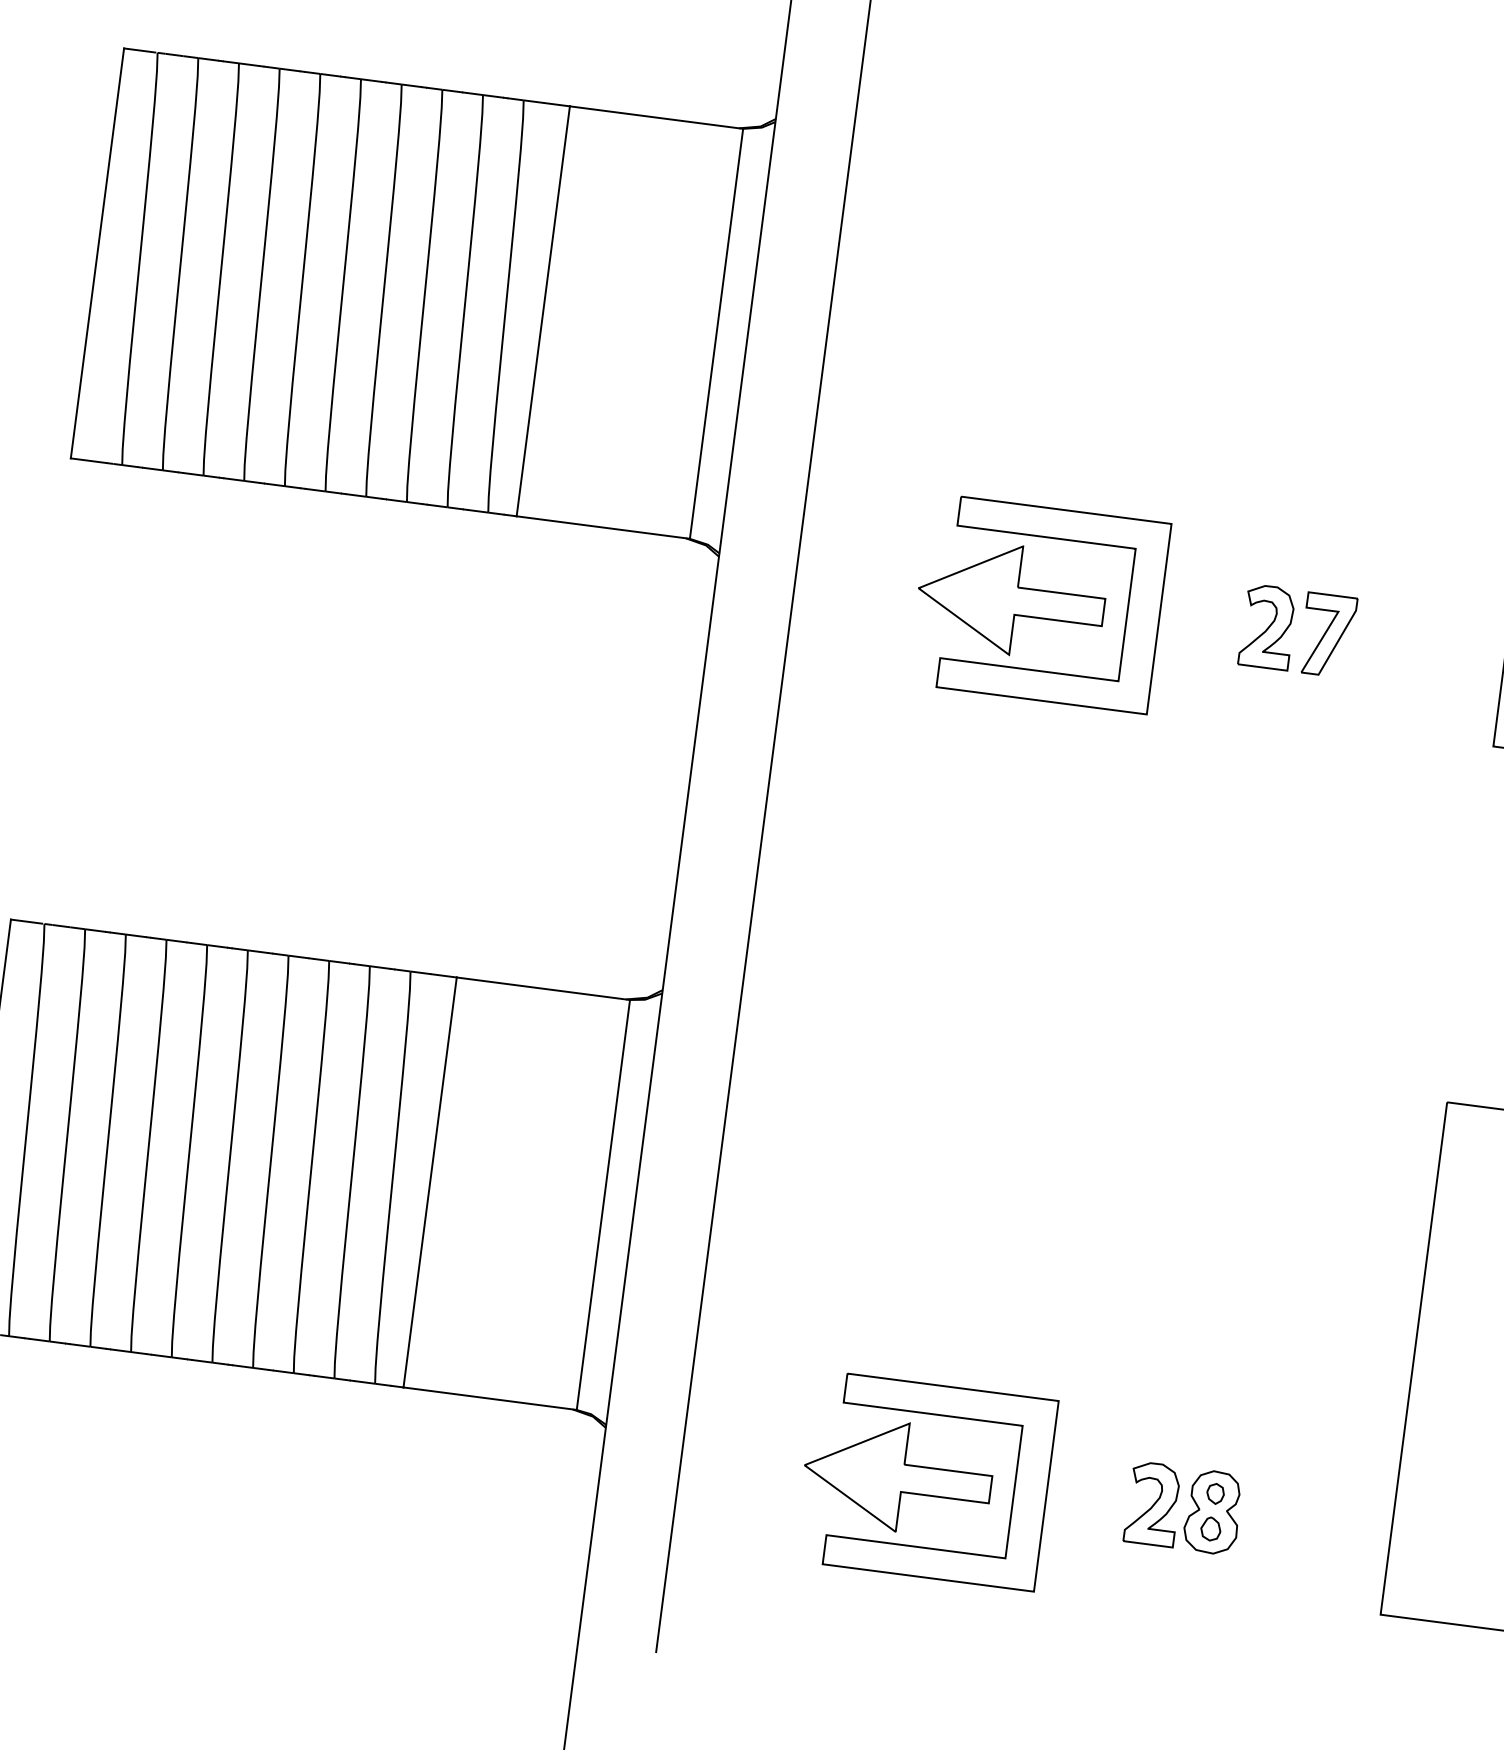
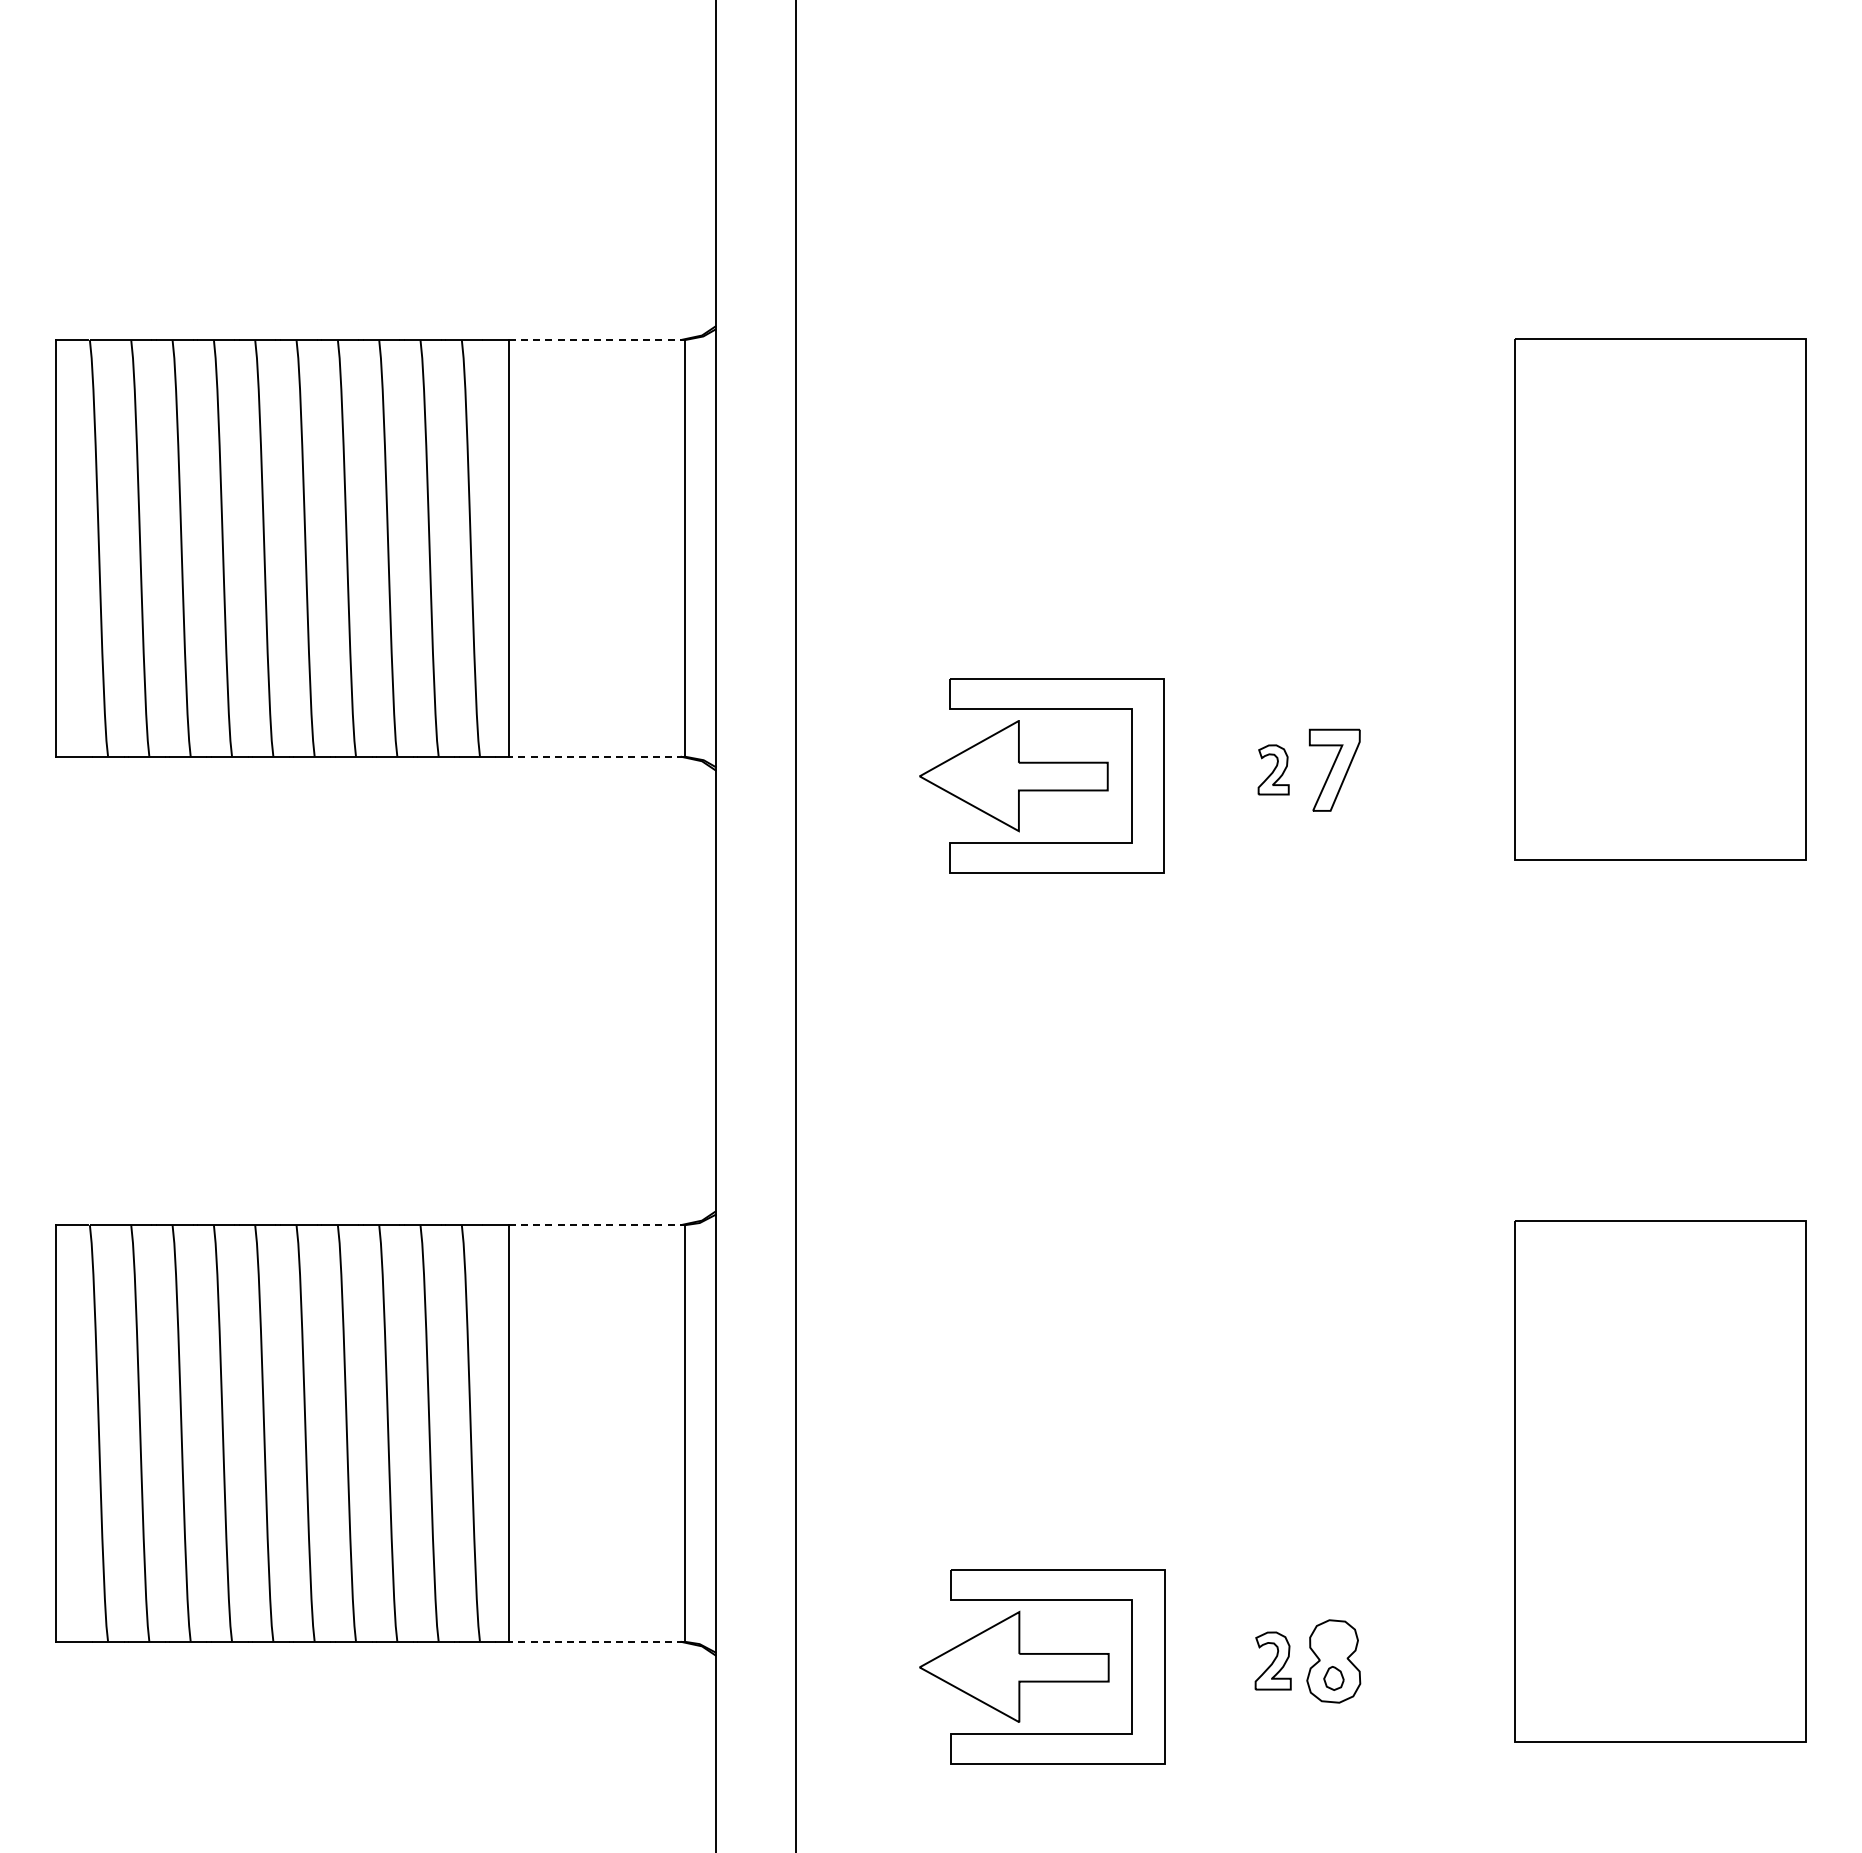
line: (656, 117) -> (596, 340), solid -> dashed
line: (602, 527) -> (596, 756), solid -> dashed
part: (1267, 626) -> (1273, 769), size x0.6
line: (543, 988) -> (596, 1225), solid -> dashed
line: (489, 1398) -> (596, 1641), solid -> dashed
part: (1215, 1493) -> (1333, 1642), removed
part: (1153, 1503) -> (1273, 1660), size x0.7

